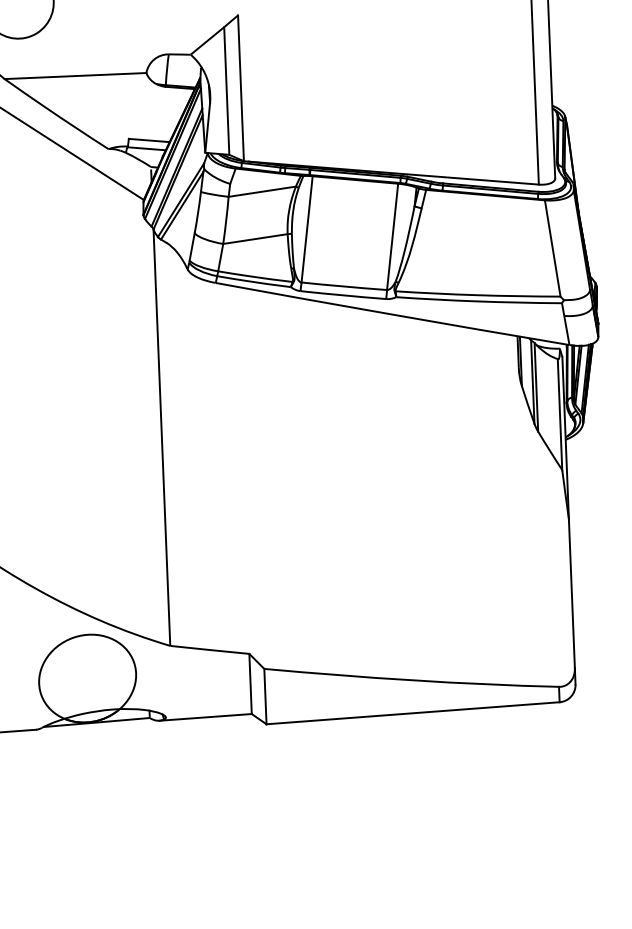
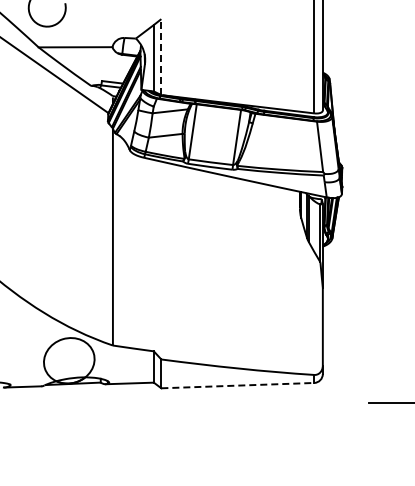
line: (241, 89) -> (161, 57), solid -> dashed
line: (414, 712) -> (238, 385), solid -> dashed

